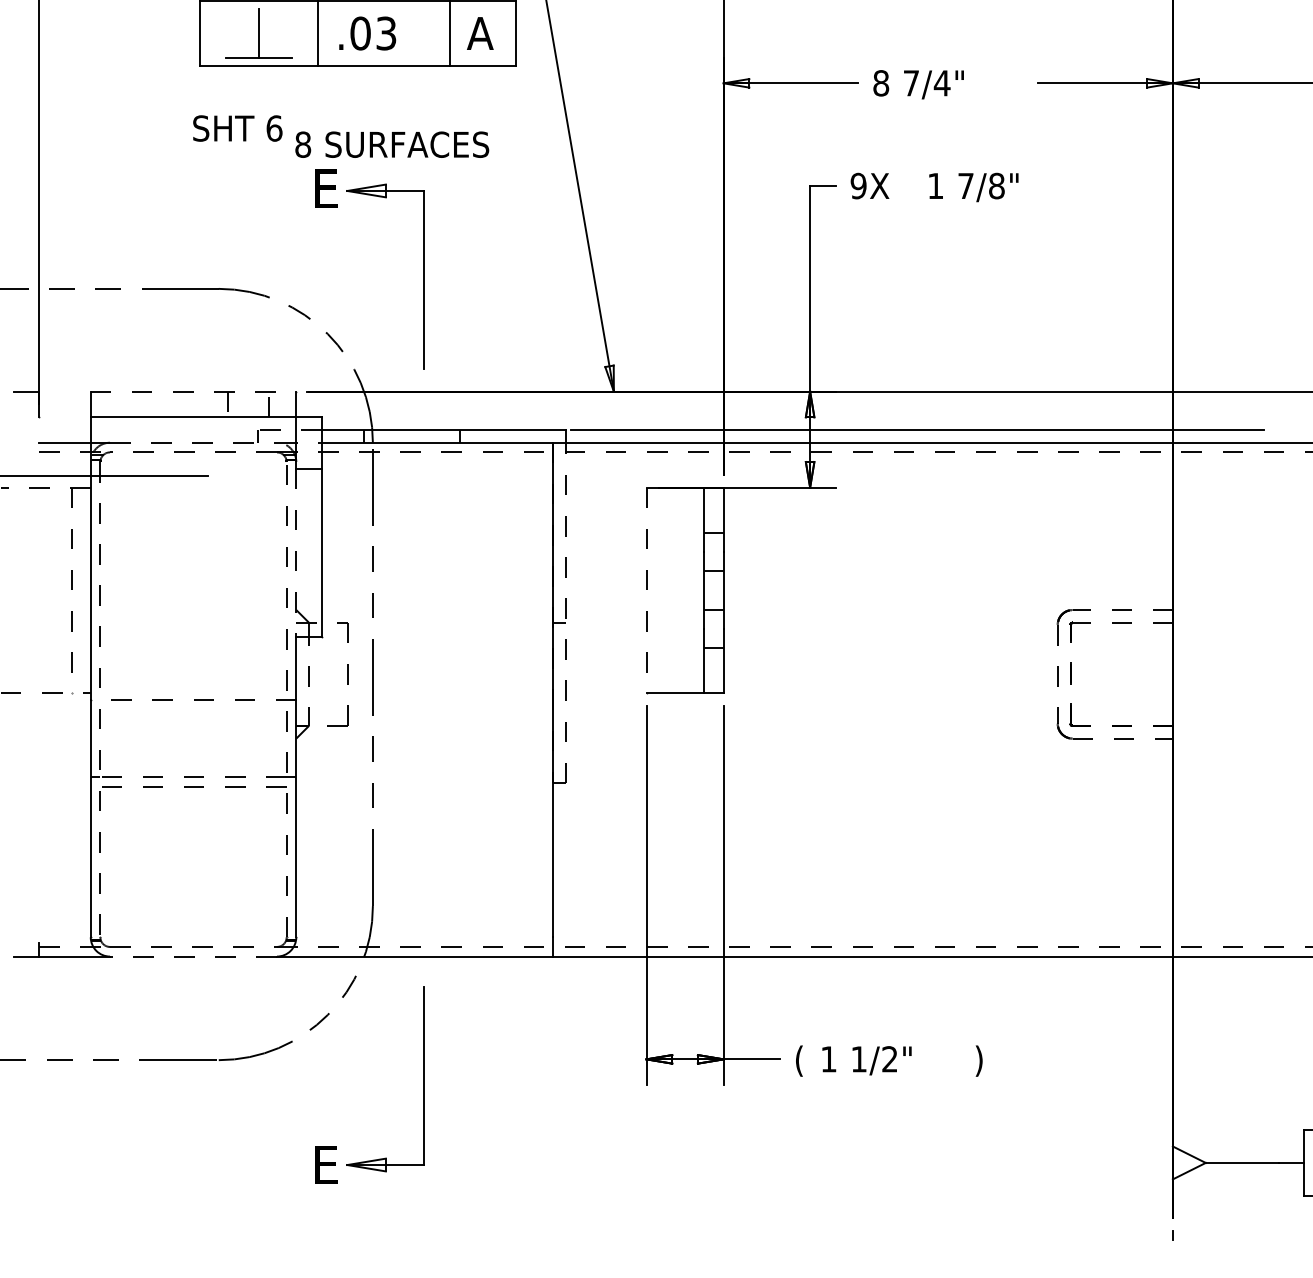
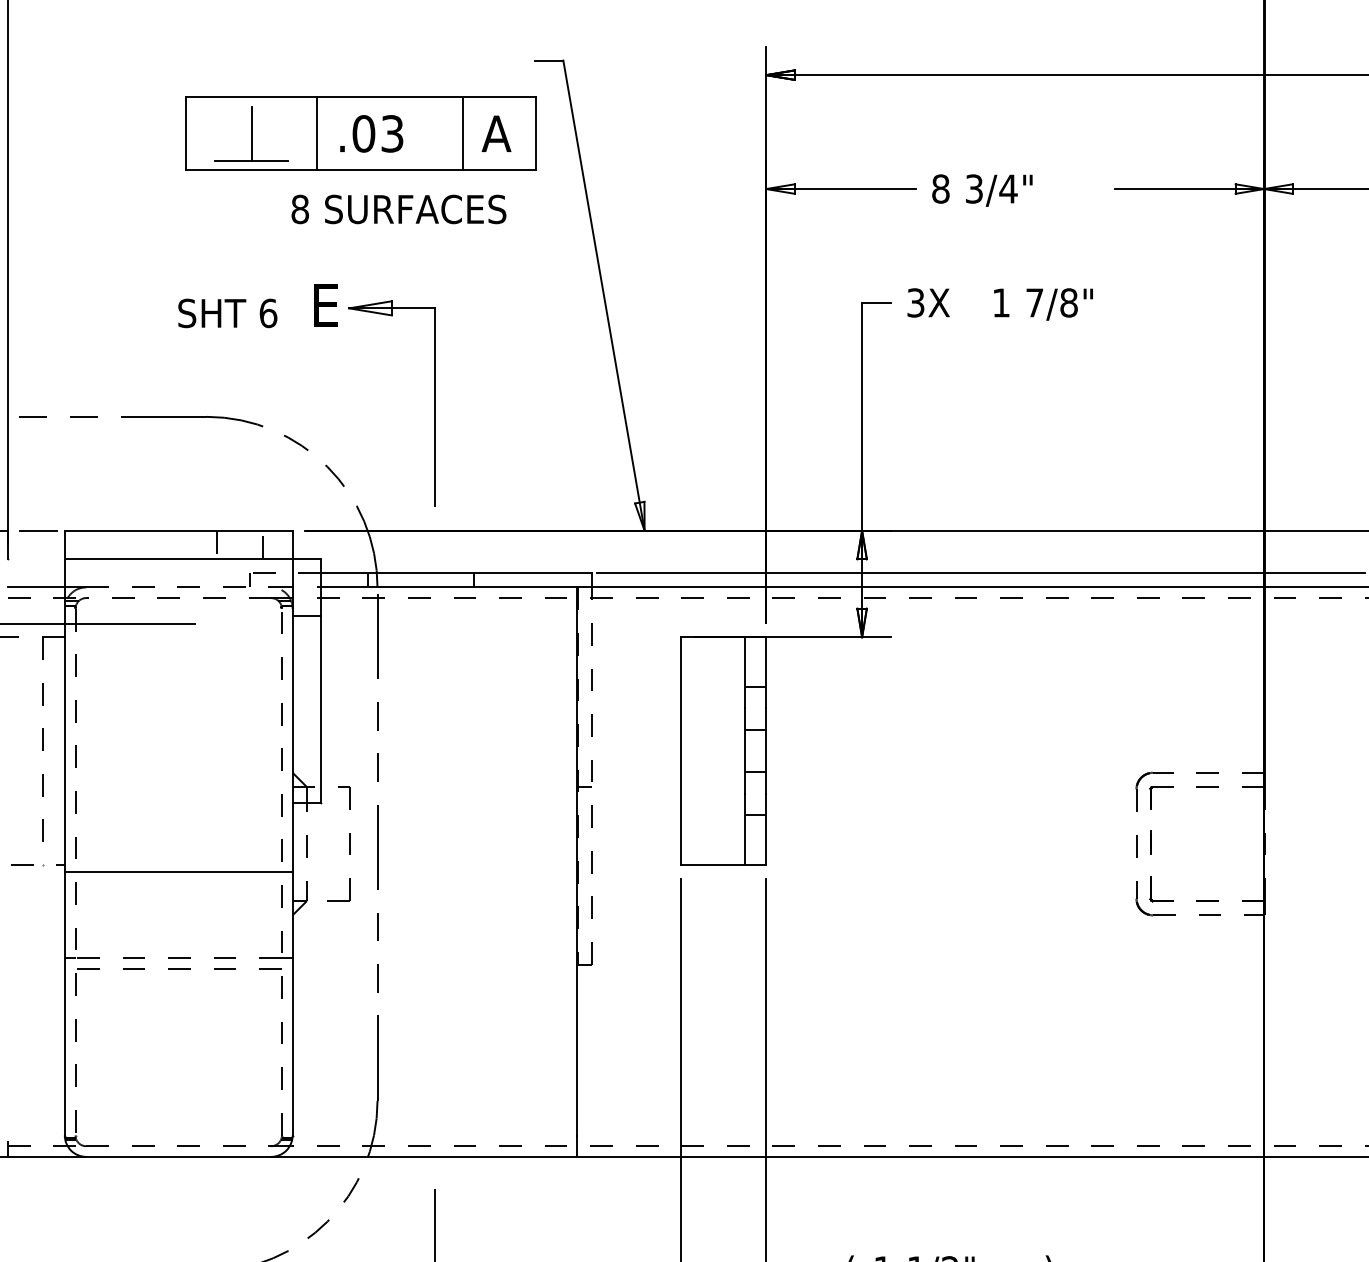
text: (910, 83) -> (973, 189), 7/4" -> 3/4"
text: (237, 128) -> (227, 313), moved
text: (392, 144) -> (399, 209), moved
text: (858, 186) -> (915, 303), 9X -> 3X
line: (66, 391) -> (37, 530), added
line: (193, 391) -> (178, 530), dashed -> solid
line: (296, 553) -> (292, 710), dashed -> solid
line: (646, 590) -> (680, 751), dashed -> solid
line: (193, 699) -> (178, 871), dashed -> solid
line: (193, 956) -> (178, 1156), dashed -> solid

